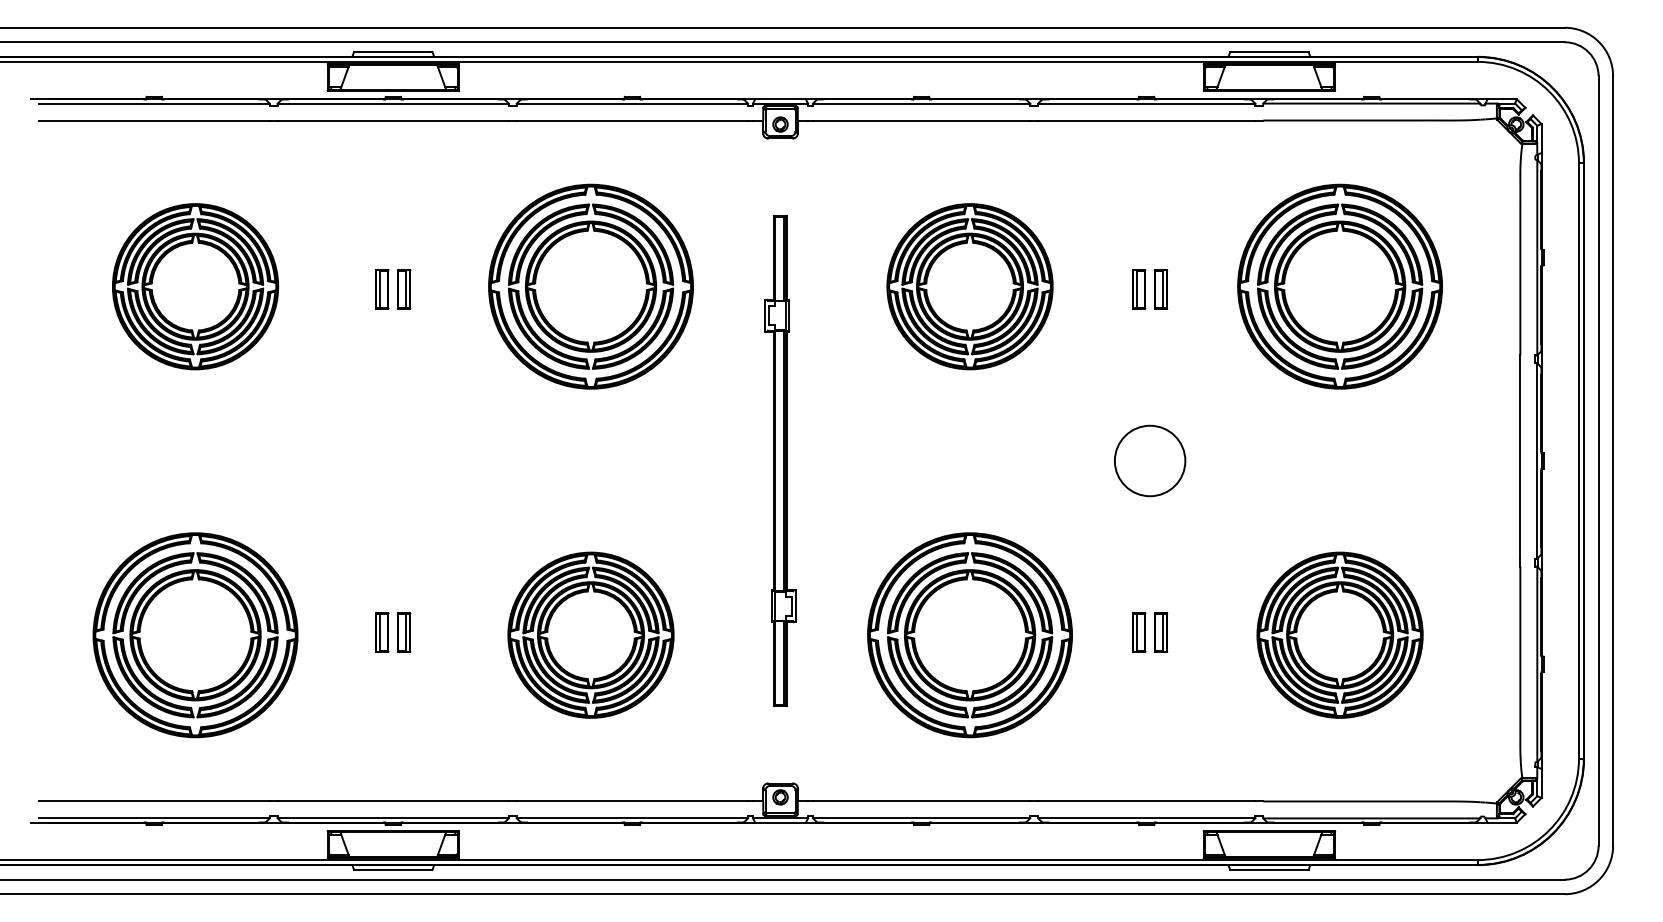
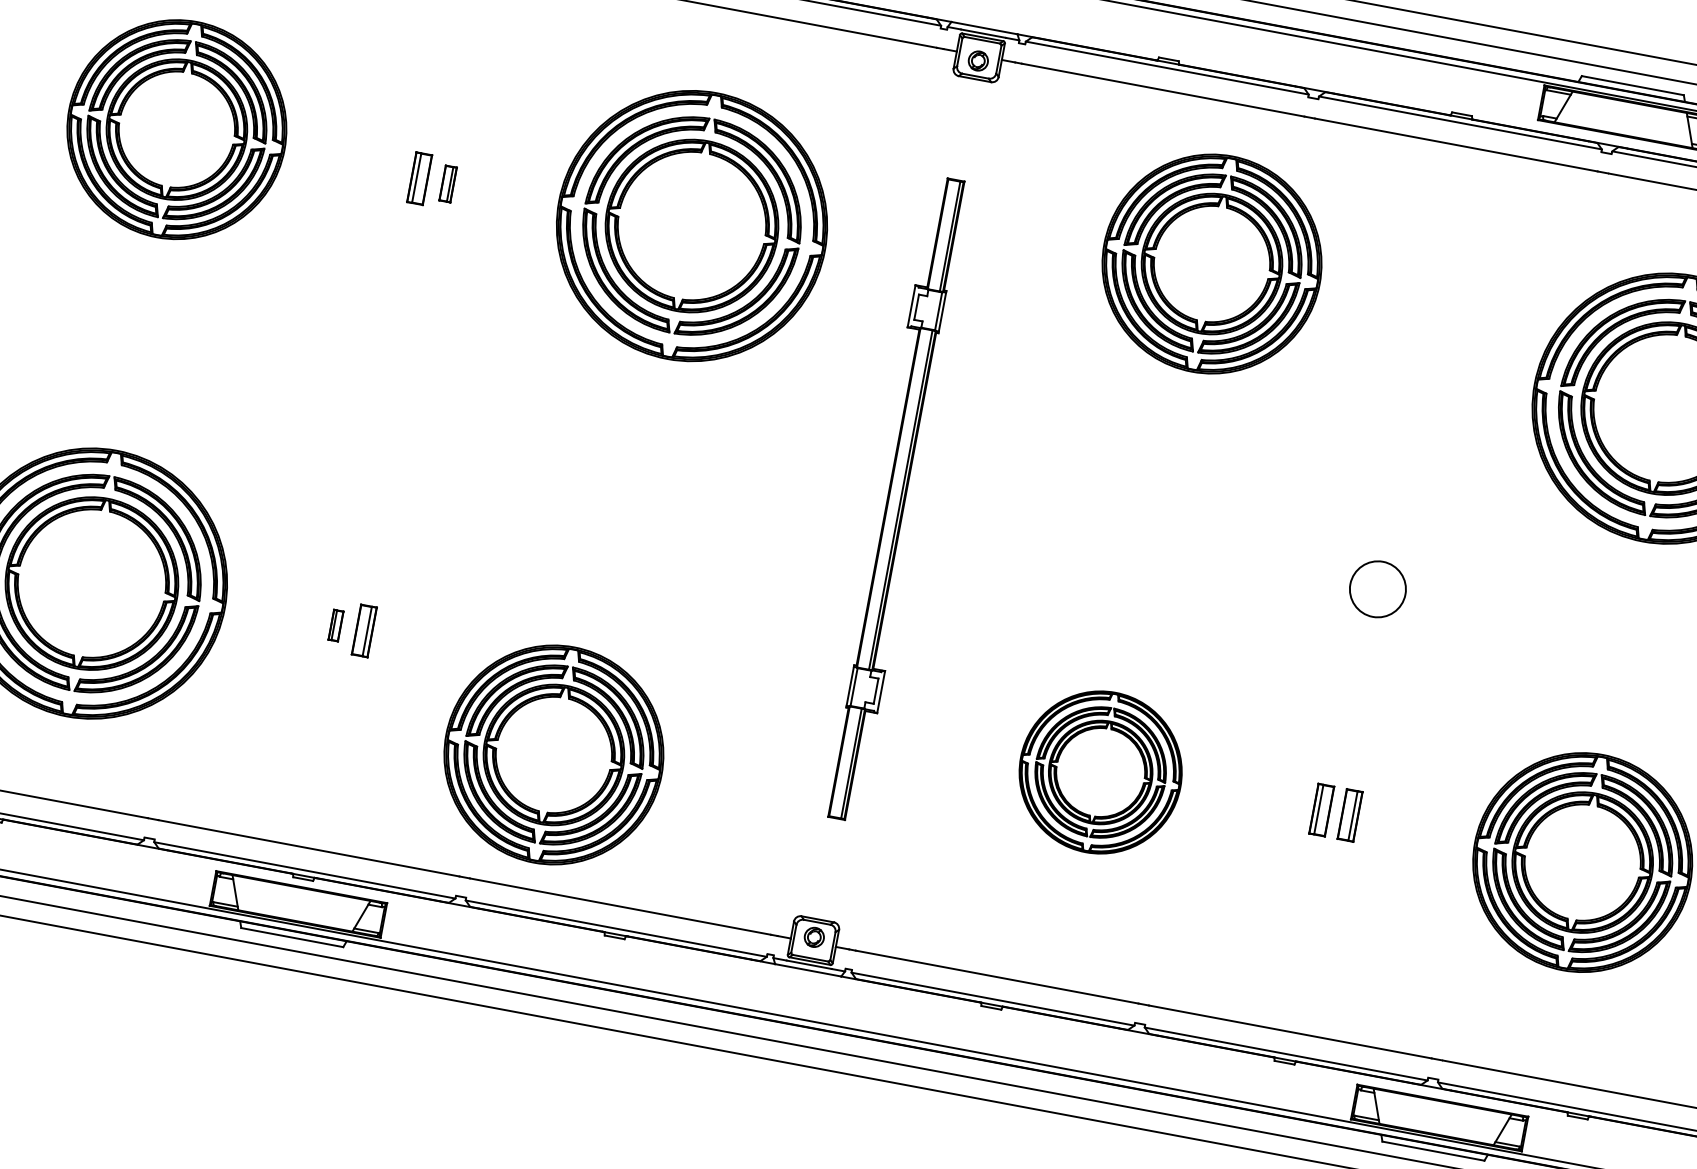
part: (969, 286) -> (1211, 263), moved
part: (404, 289) -> (448, 184), size x0.7
part: (1150, 289) -> (1420, 366), removed
circle: (1150, 460) -> (1378, 588), size x0.6
part: (382, 632) -> (336, 625), size x0.6
part: (590, 634) -> (553, 753), moved
part: (969, 635) -> (1099, 772), size x0.6

